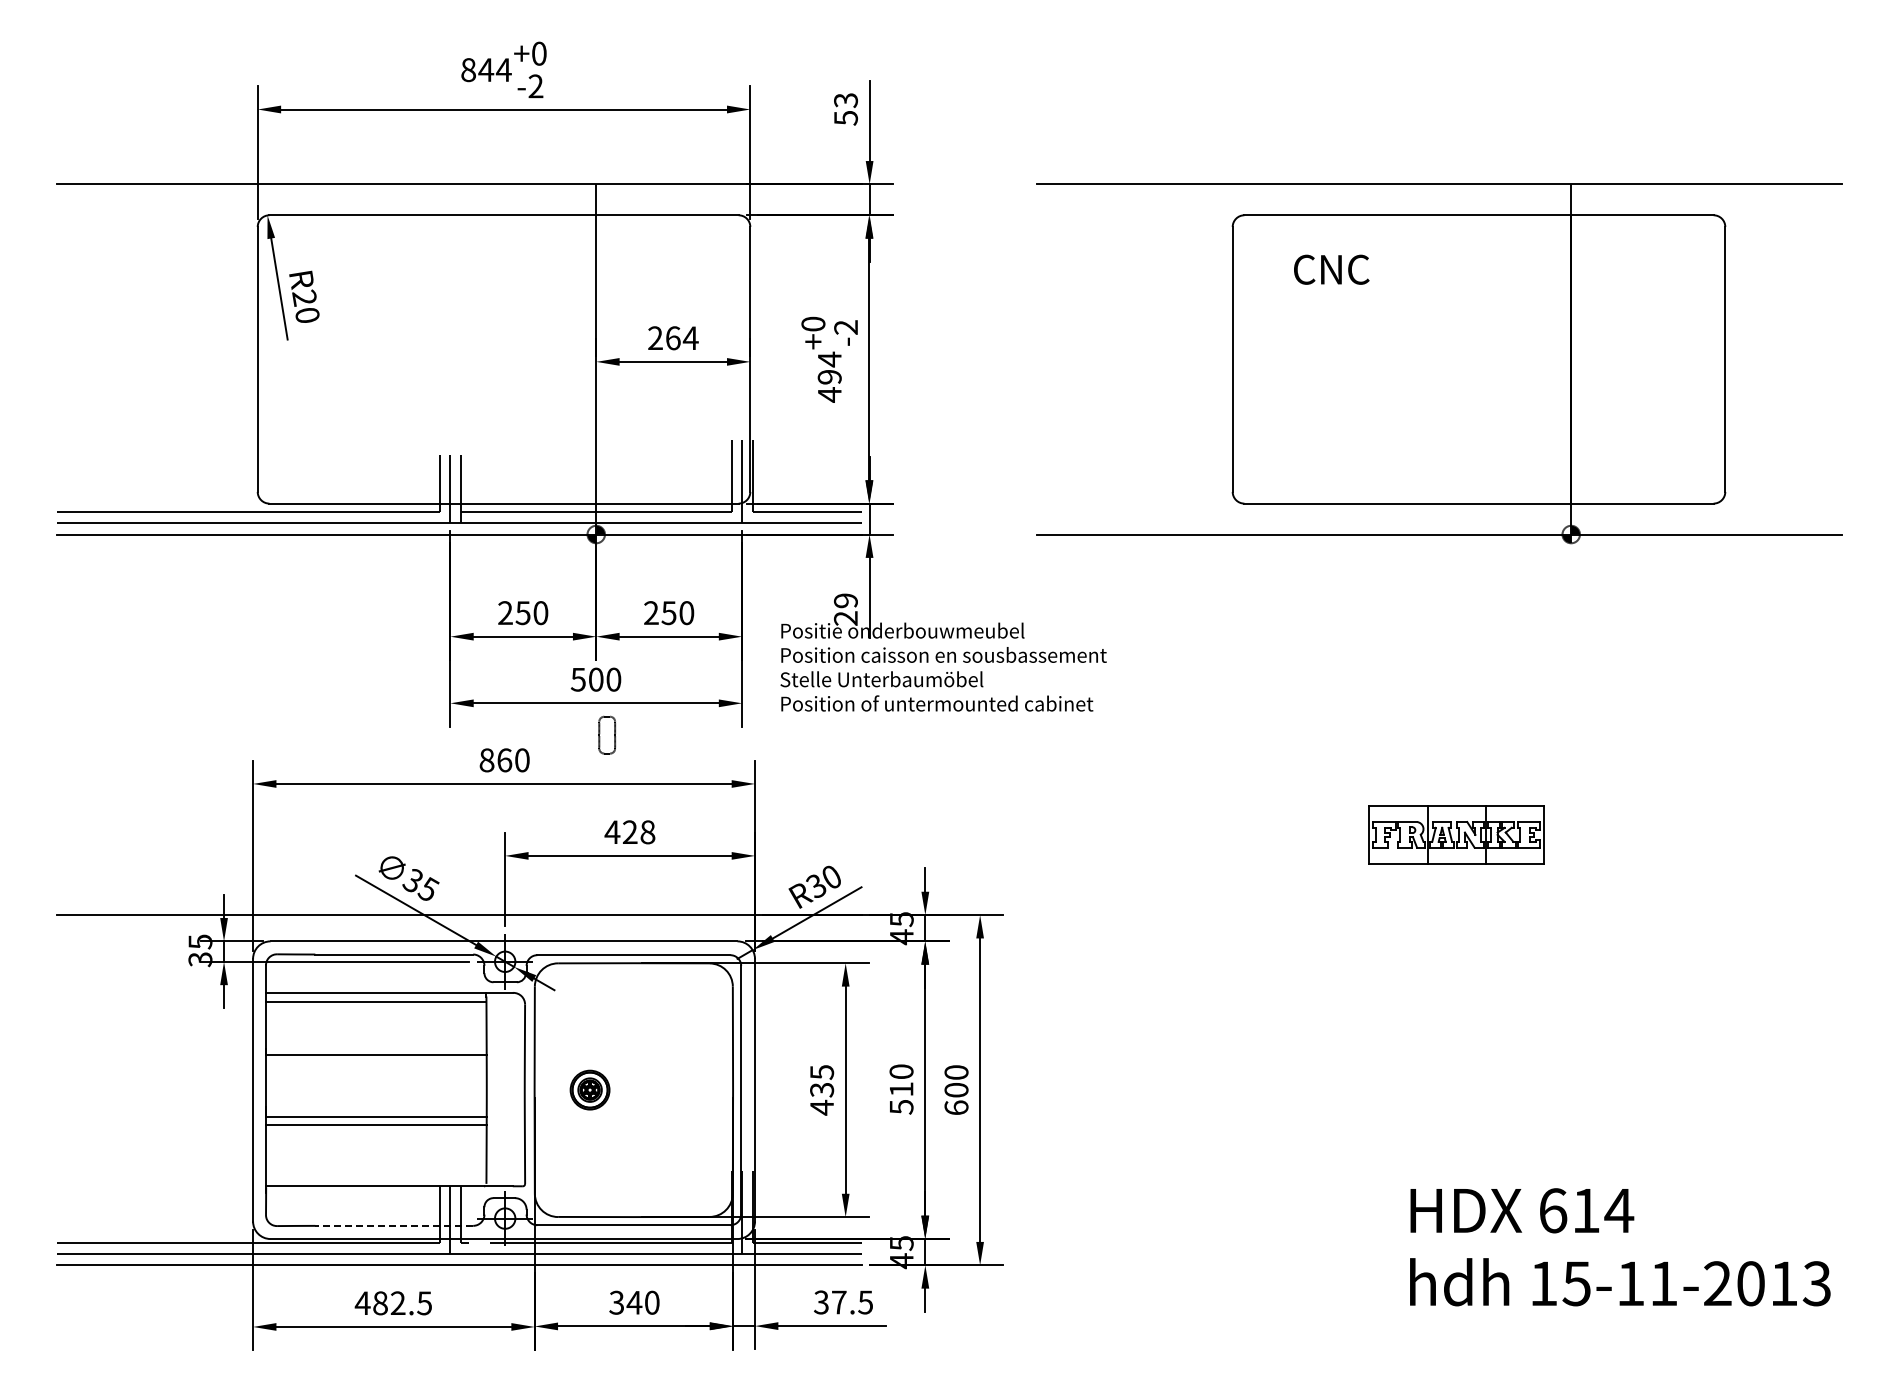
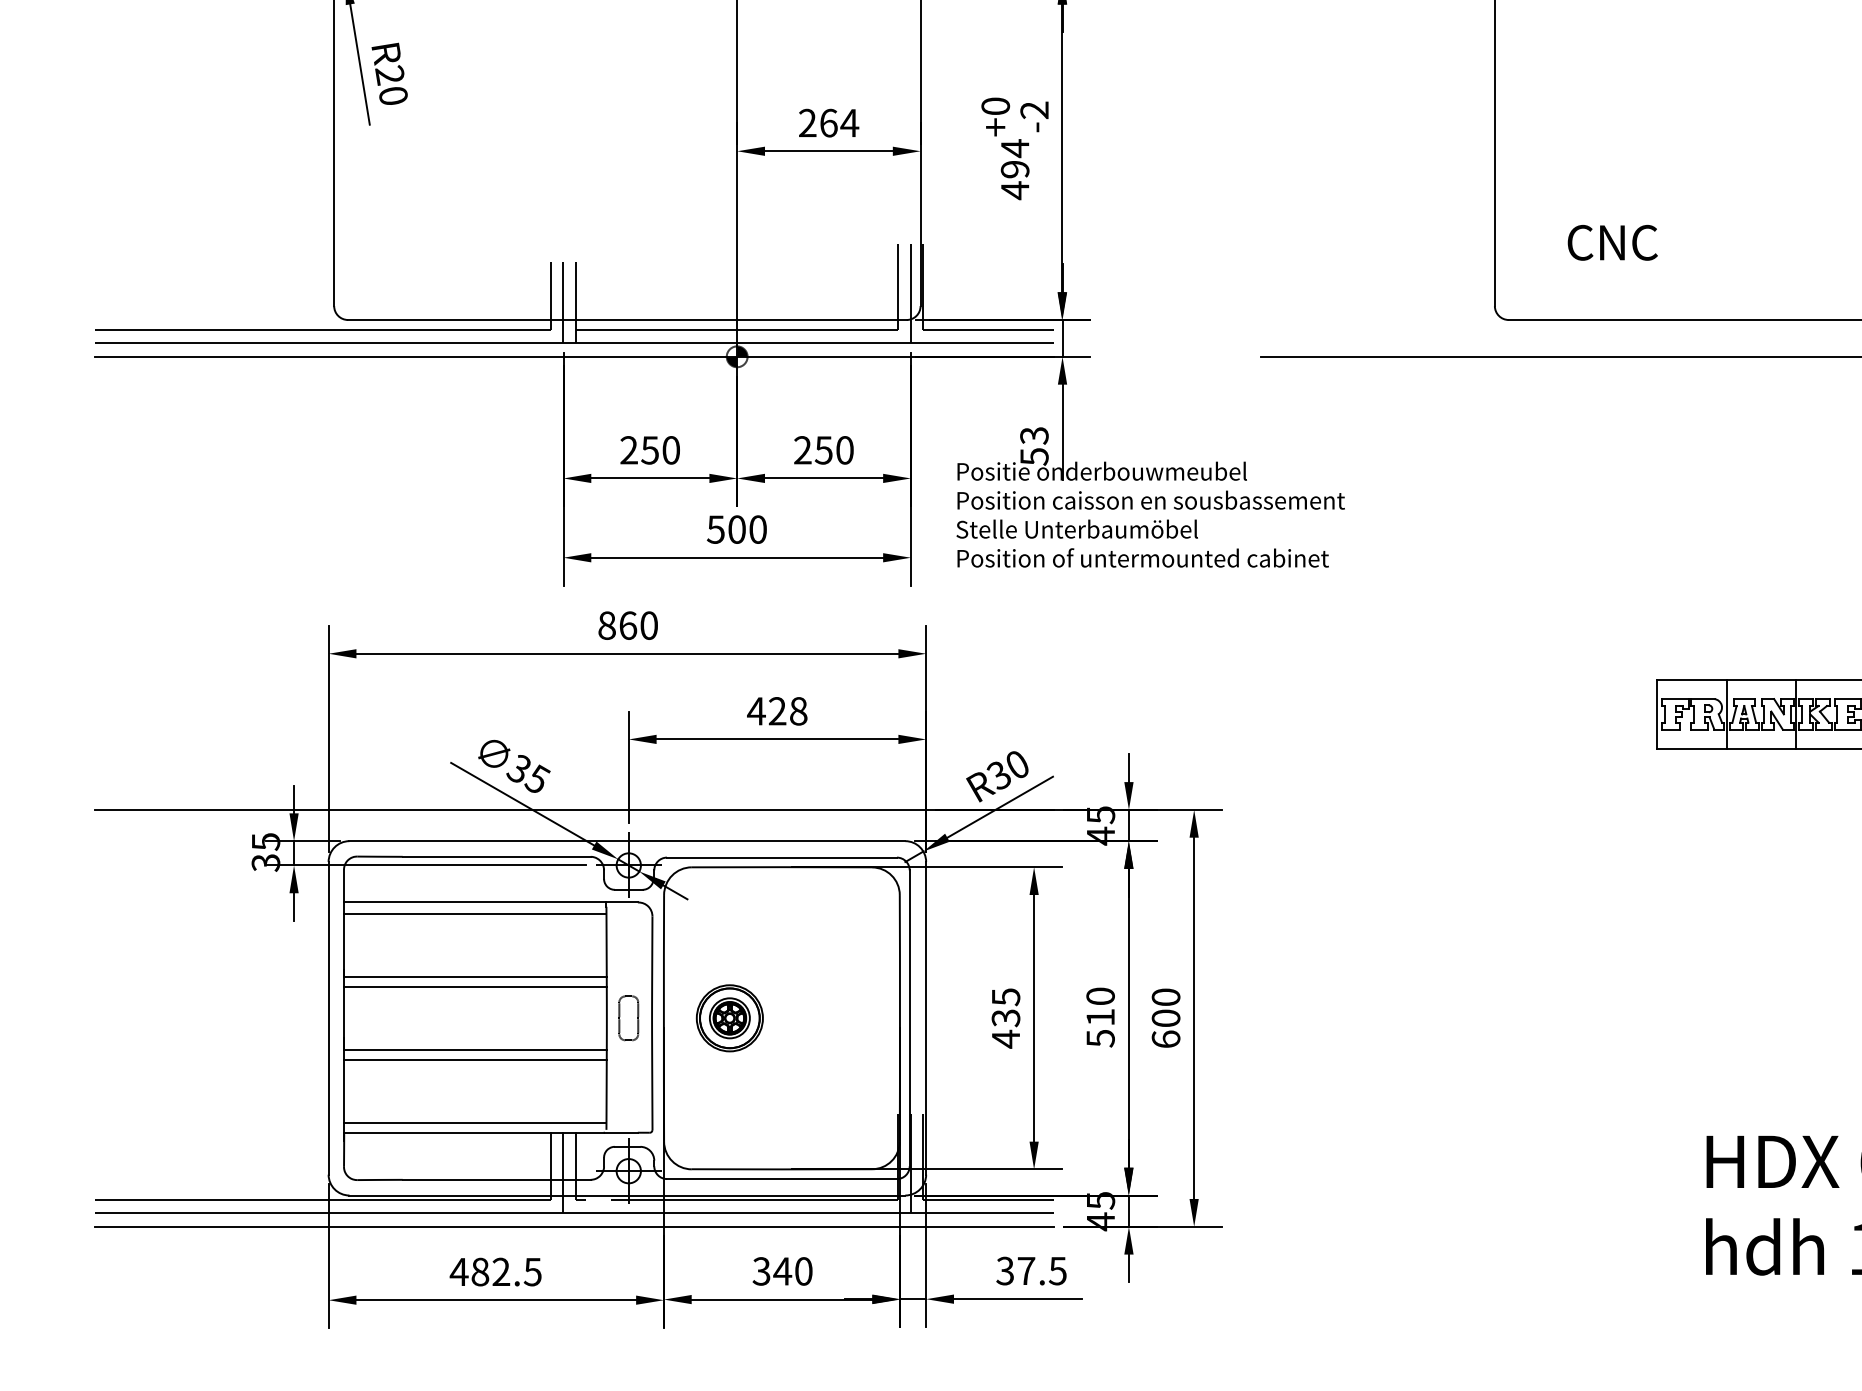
text: (1331, 269) -> (1612, 242), moved
text: (845, 609) -> (1033, 446), 29 -> 53
part: (606, 734) -> (627, 1017), moved
line: (376, 1063) -> (475, 986), added
part: (589, 1089) -> (729, 1017), size x1.43
line: (376, 1177) -> (475, 1122), added
line: (394, 1225) -> (496, 1179), dashed -> solid

